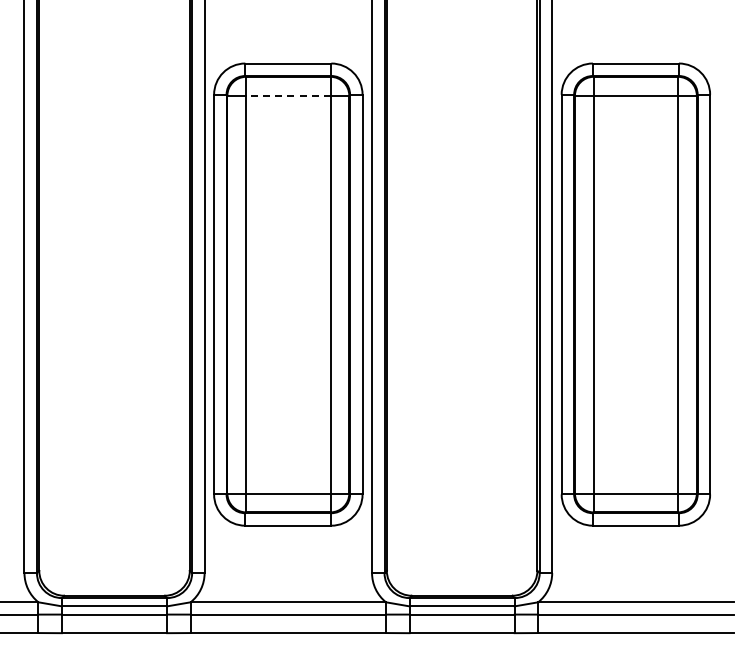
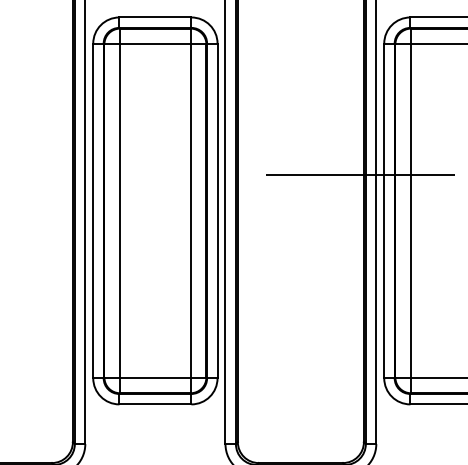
line: (287, 95) -> (154, 44), dashed -> solid
line: (533, 251) -> (360, 174), added

